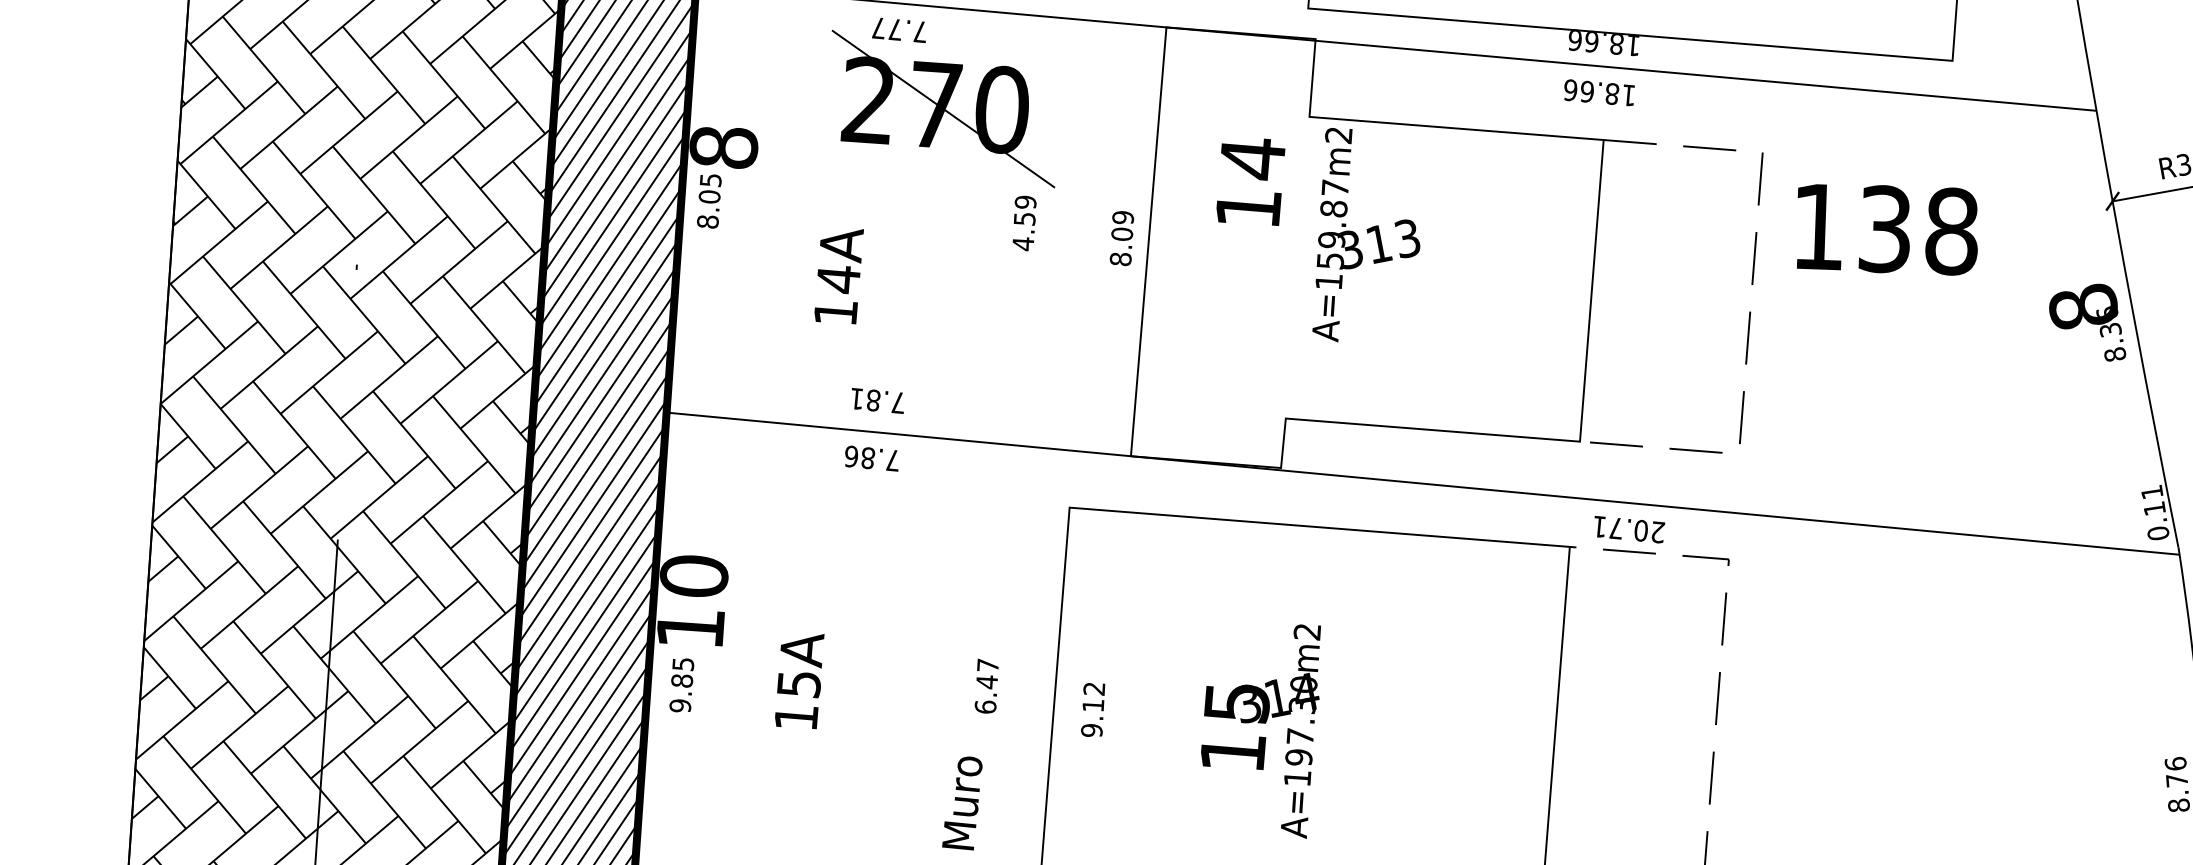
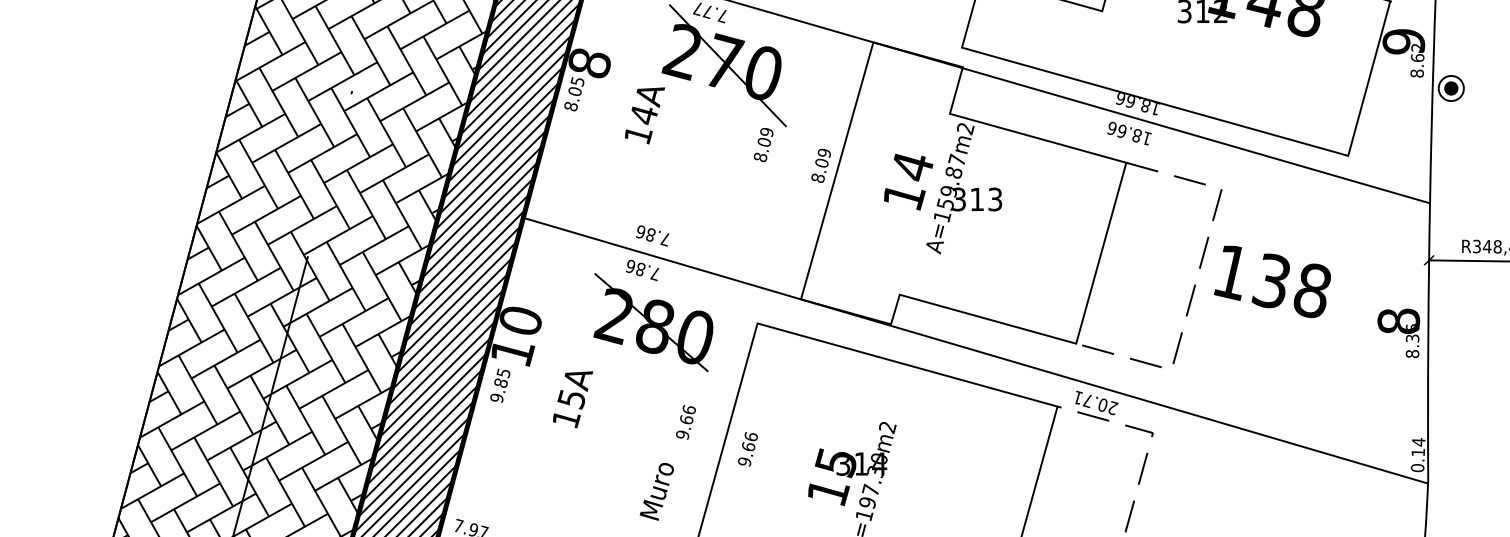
text: (1251, 183) -> (908, 181), moved
text: (1885, 229) -> (1272, 281), moved
text: (1024, 232) -> (762, 150), 4.59 -> 8.09
text: (841, 279) -> (645, 115), moved
text: (856, 398) -> (640, 231), 7.81 -> 7.86
text: (2151, 492) -> (1418, 442), 0.11 -> 0.14
part: (904, 538) -> (653, 322), added
text: (985, 684) -> (685, 421), 6.47 -> 9.66
text: (1094, 696) -> (750, 441), 9.12 -> 9.66

